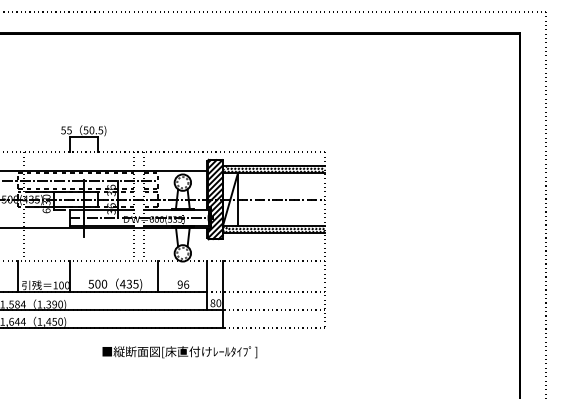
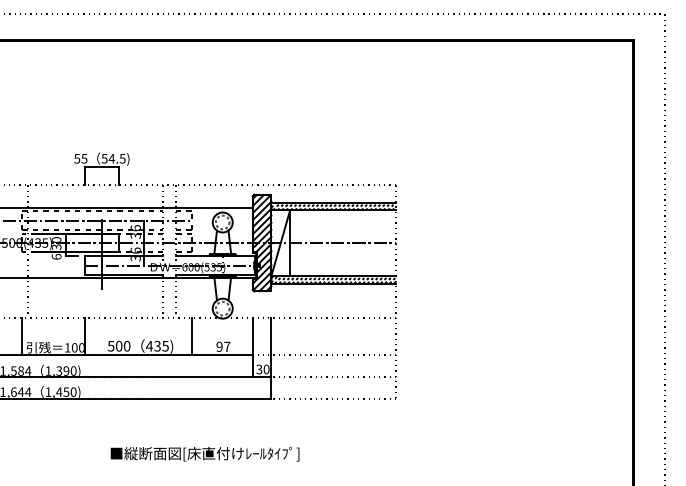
text: (91, 130) -> (111, 158), 50.5) -> 54.5)
text: (186, 284) -> (227, 346), 96 -> 97
text: (213, 302) -> (259, 368), 80 -> 30
text: (179, 351) -> (204, 453), moved

